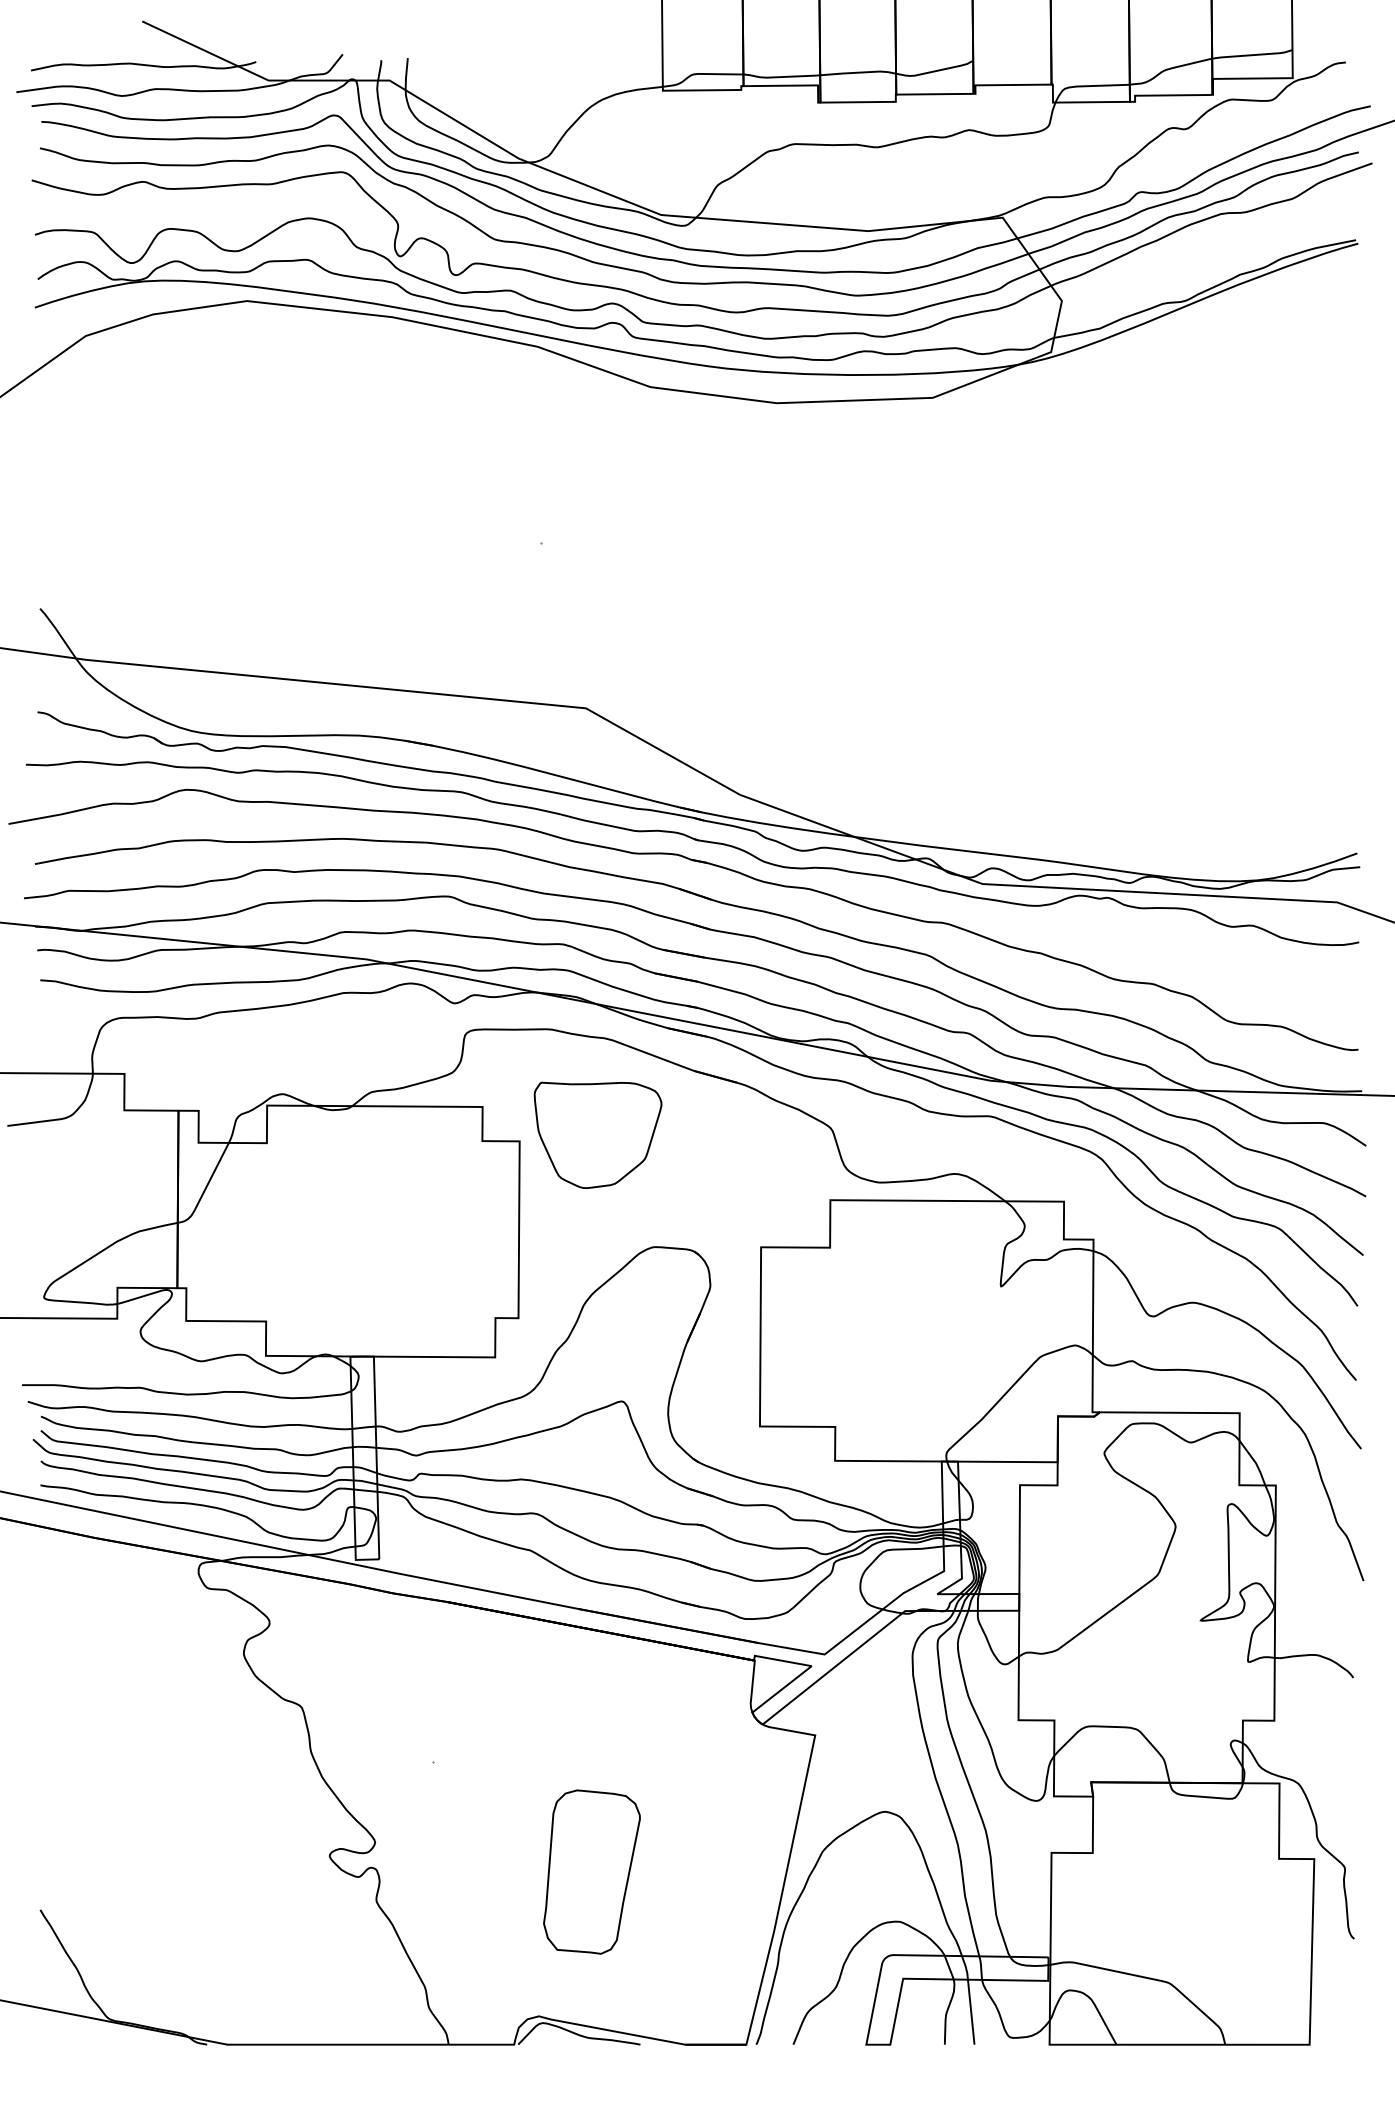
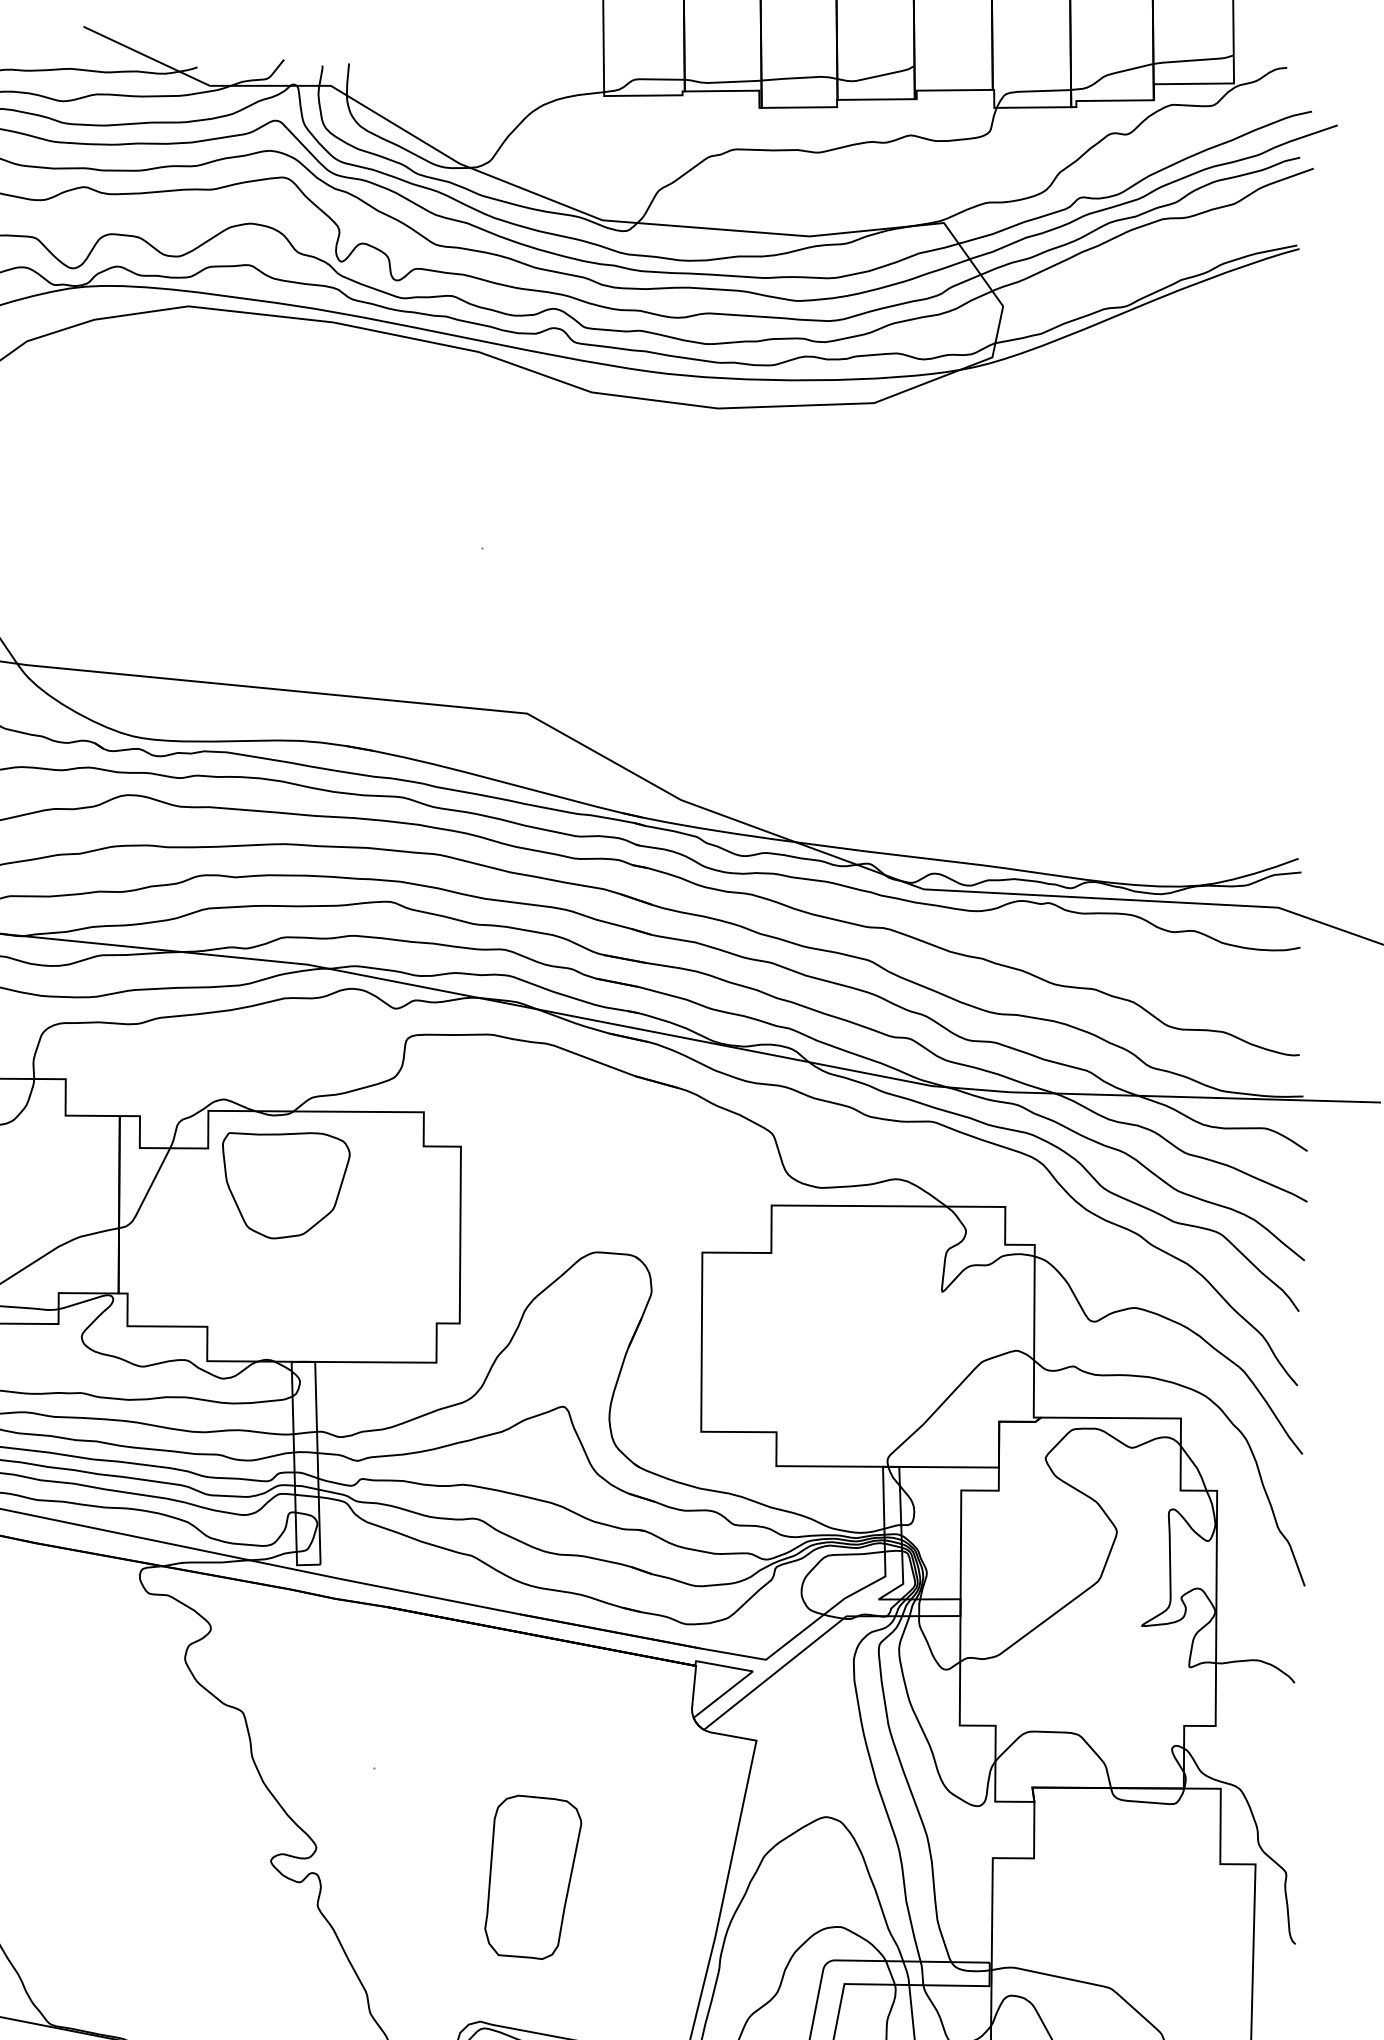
part: (597, 1134) -> (285, 1184), moved

